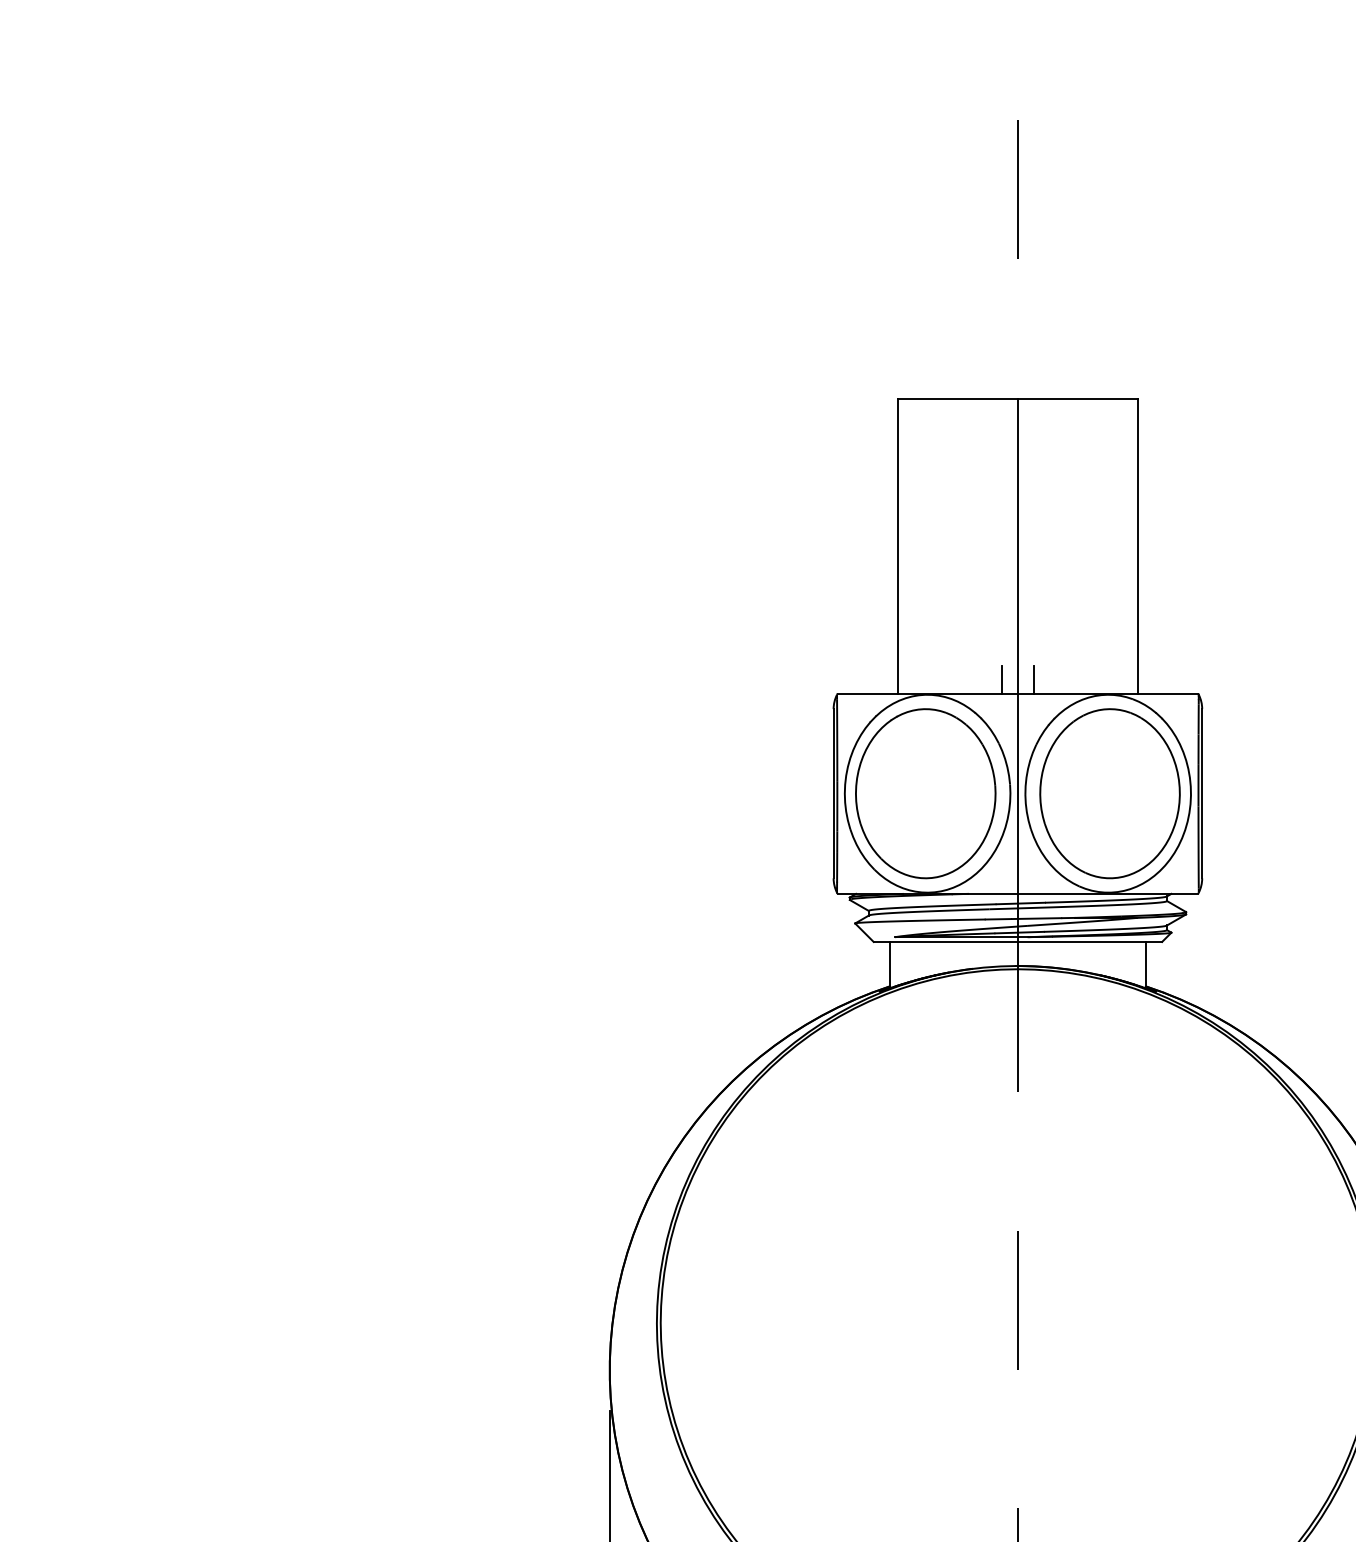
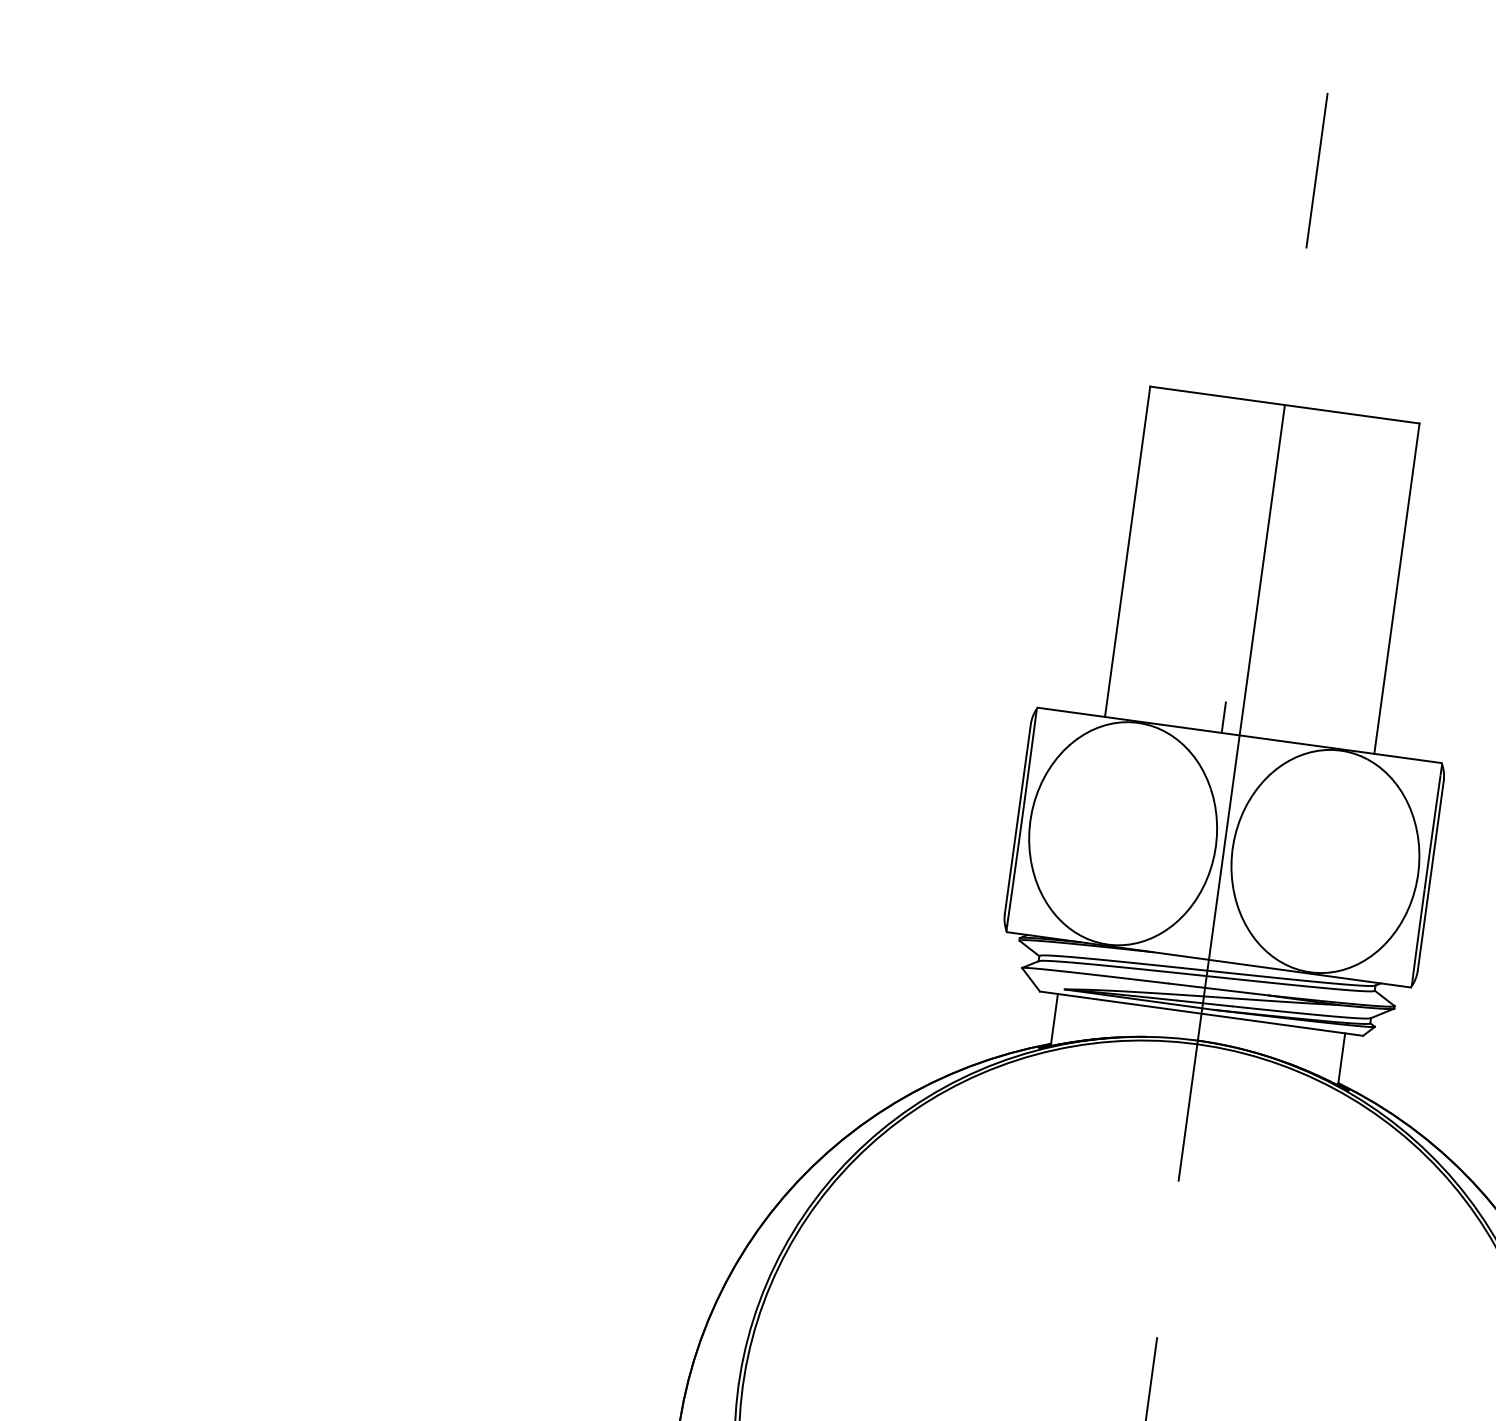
line: (1033, 679) -> (1259, 722), removed
part: (925, 793) -> (1120, 833), removed
part: (1109, 793) -> (1326, 861), removed

